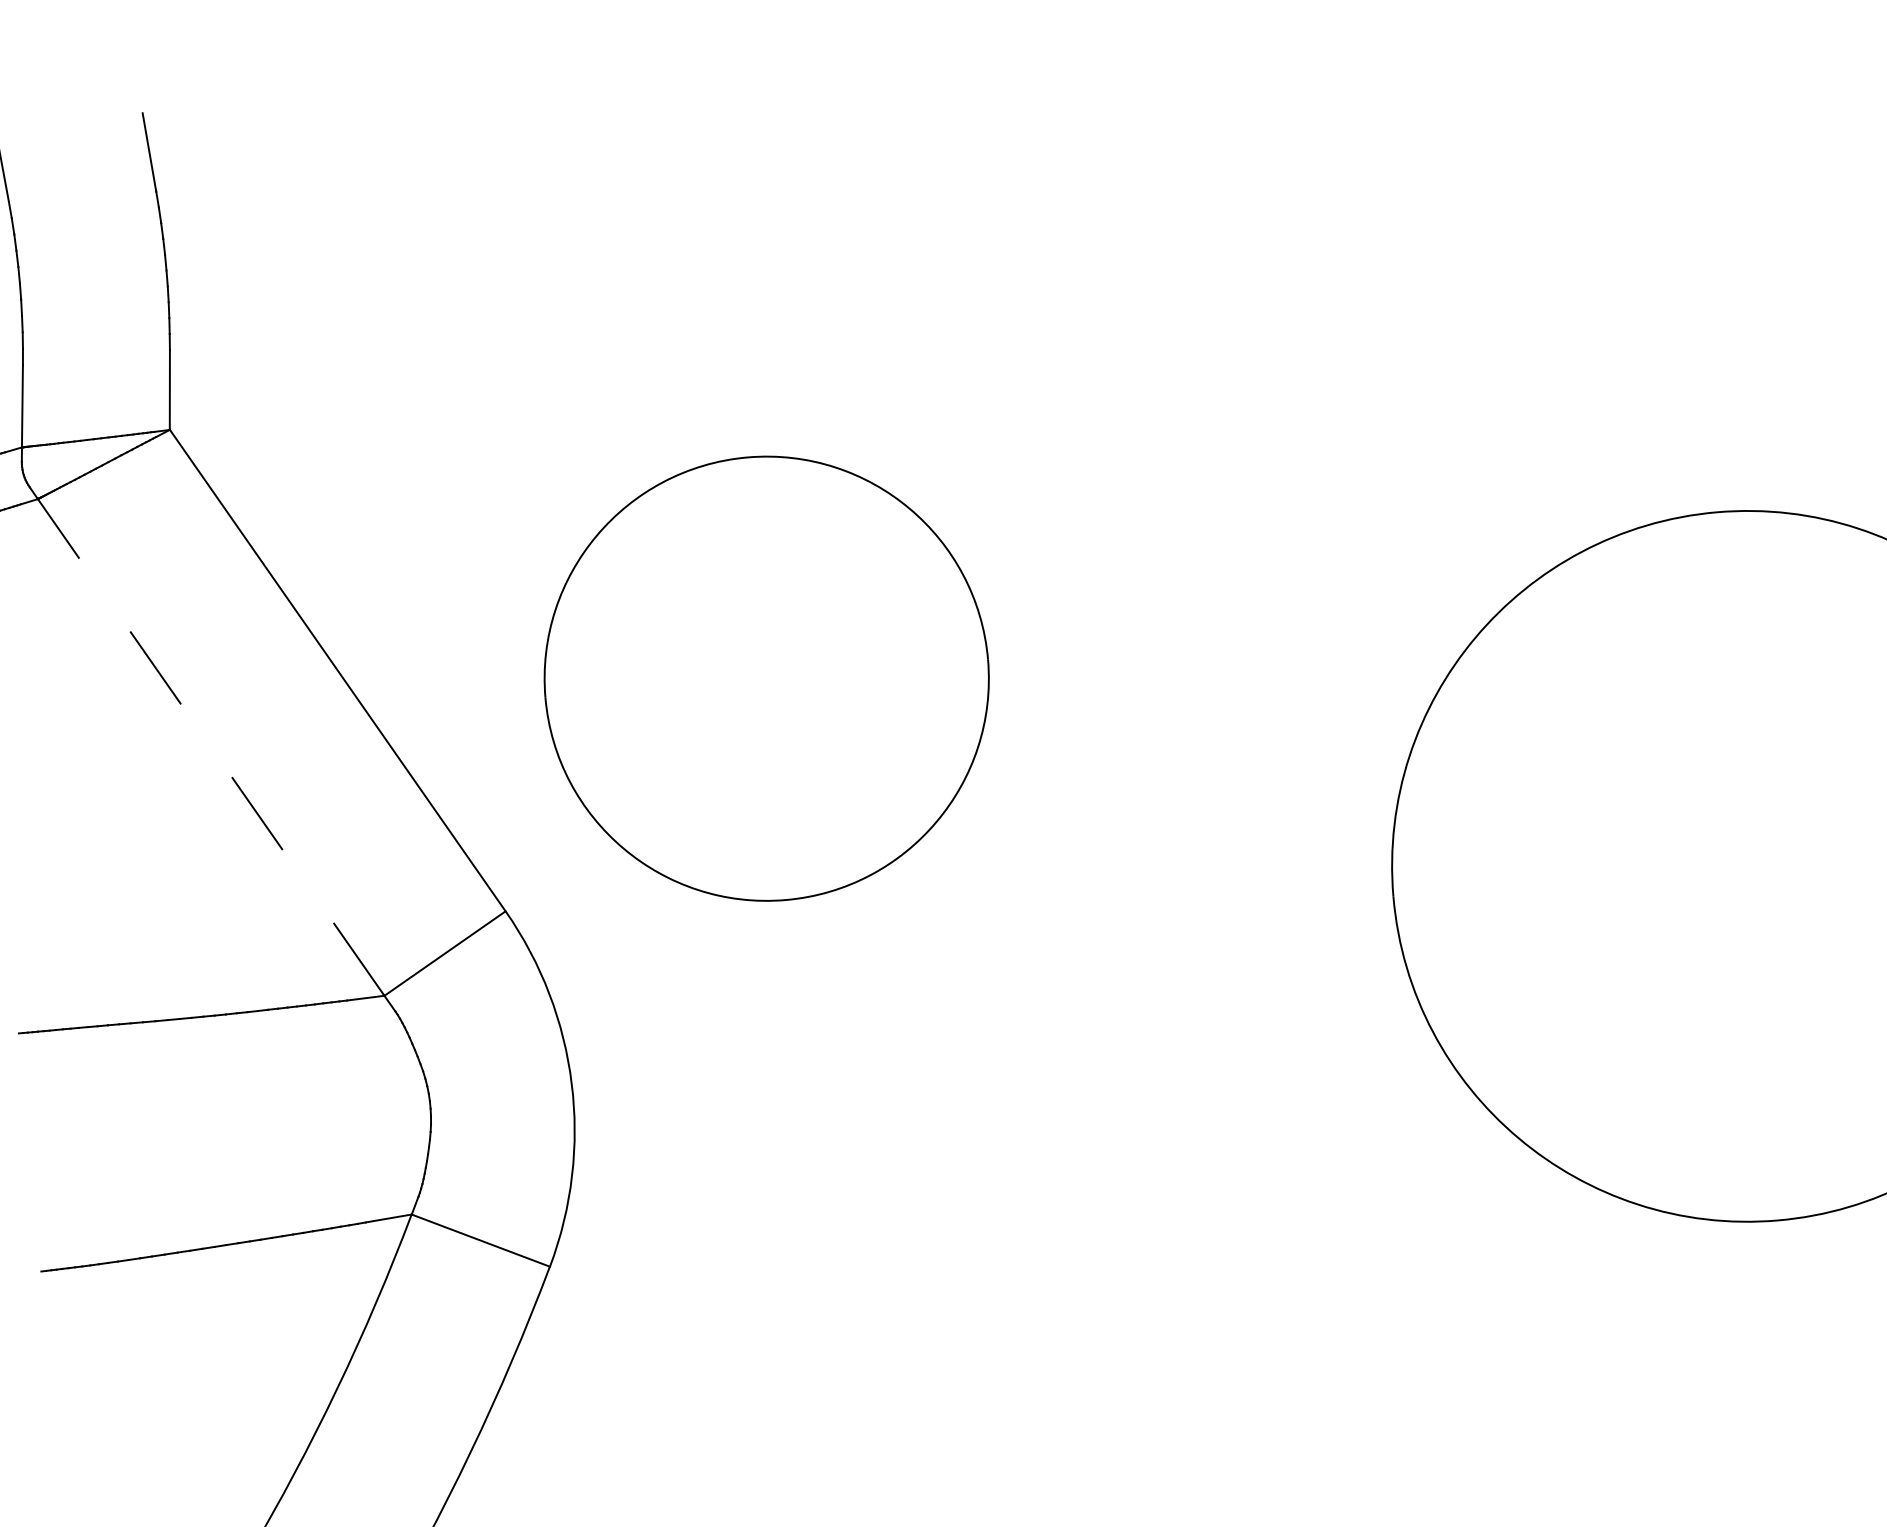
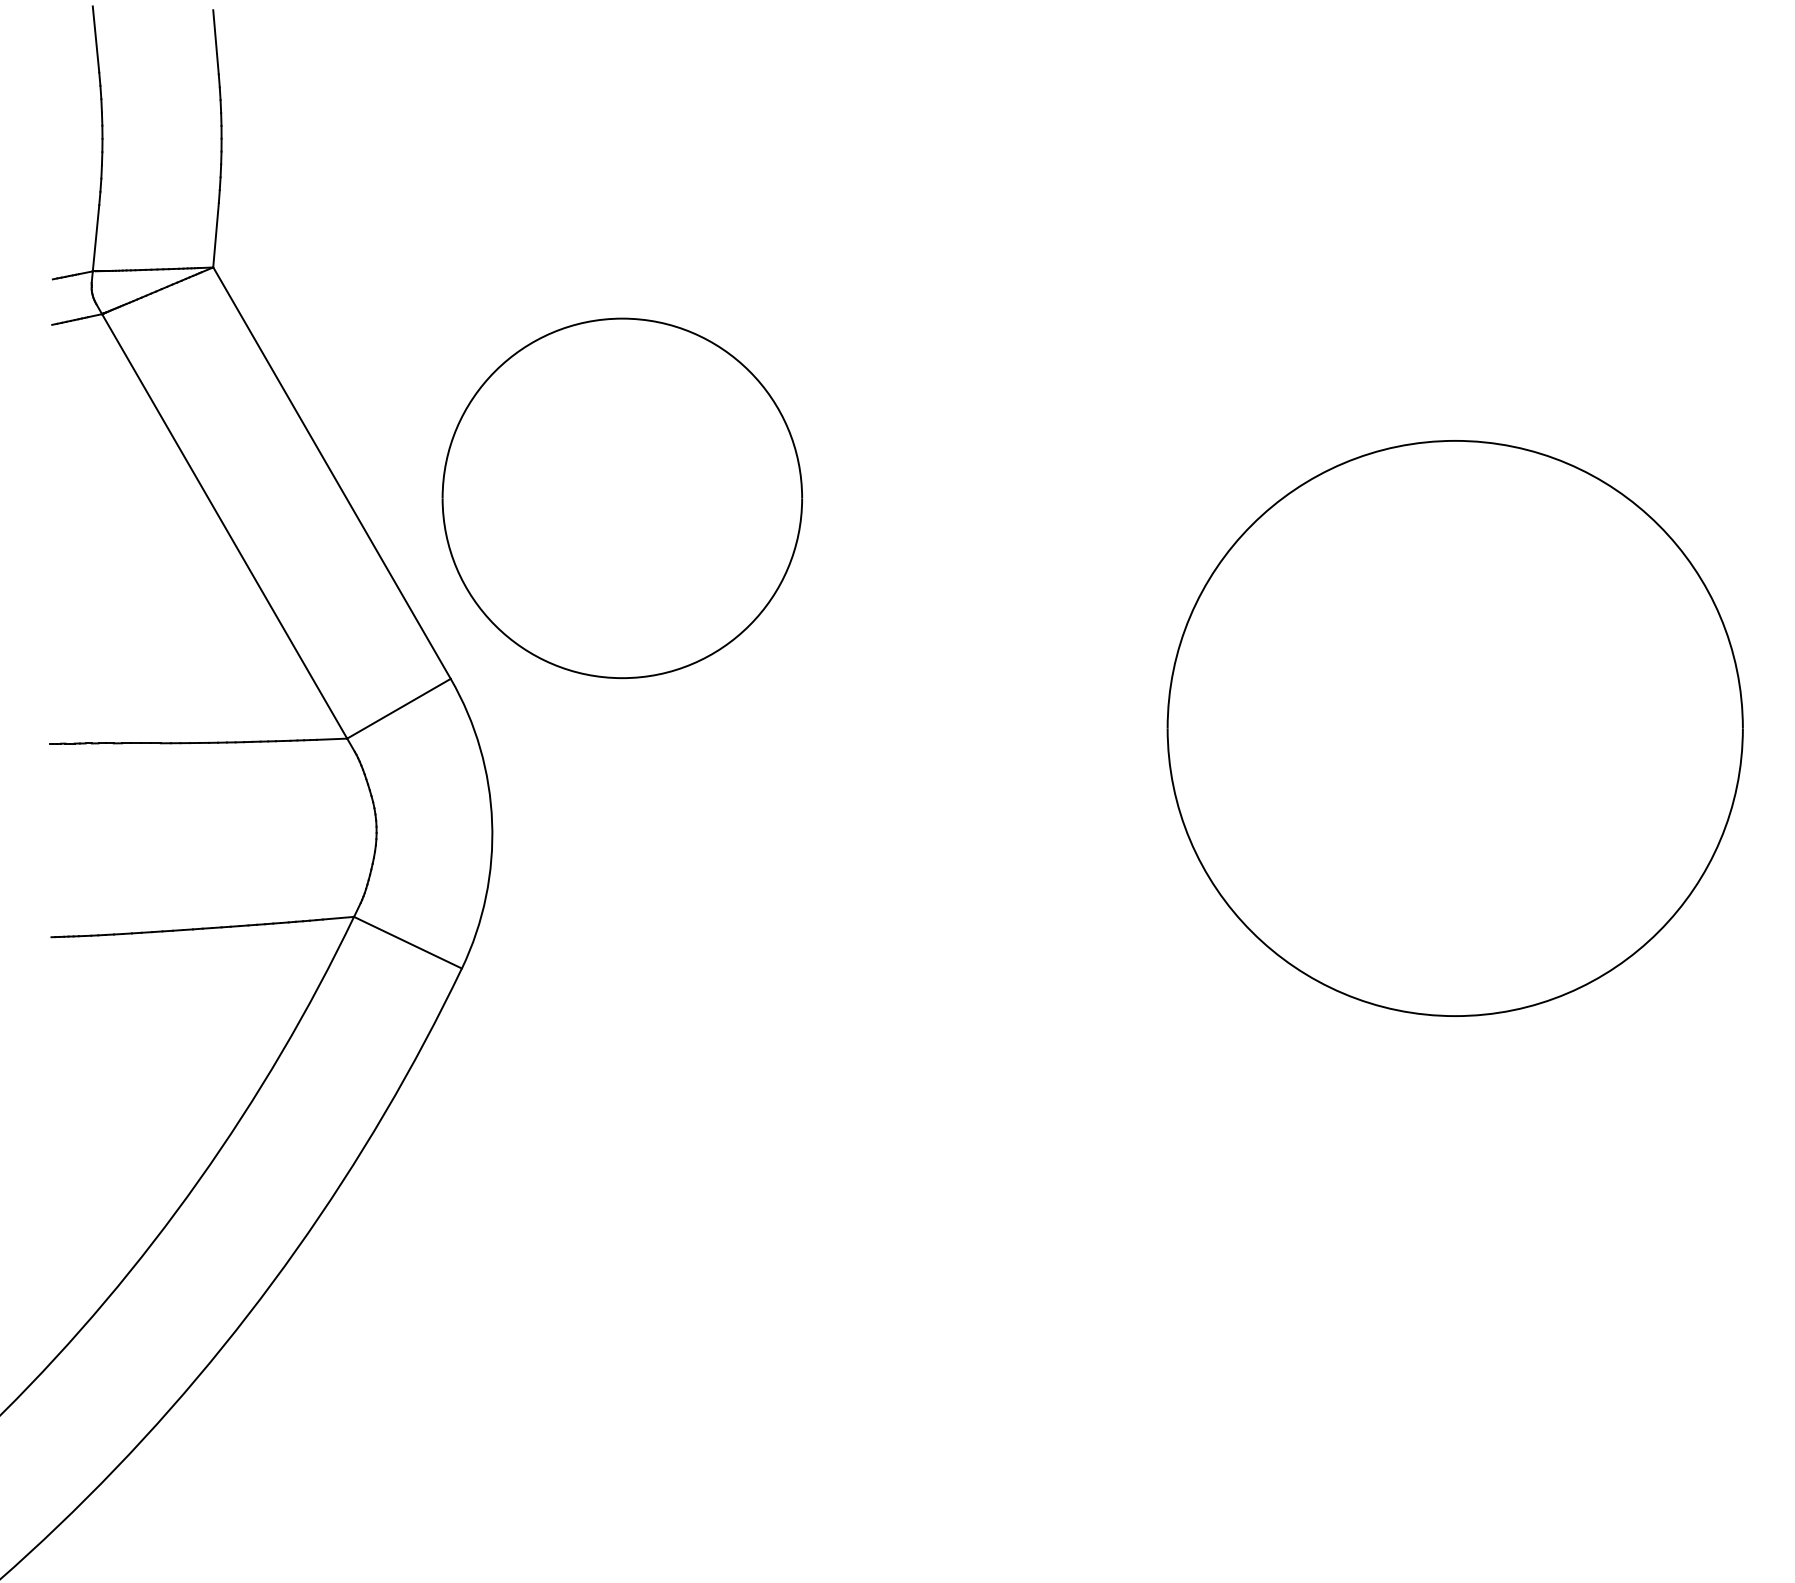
part: (765, 678) -> (621, 498), moved
line: (210, 746) -> (224, 525), dashed -> solid

